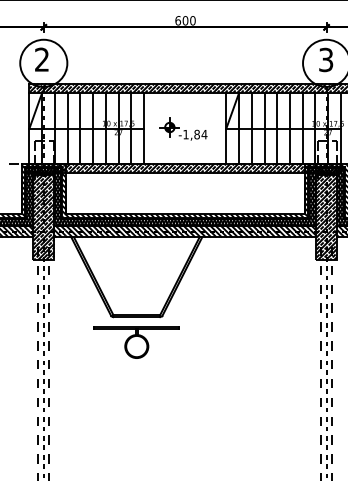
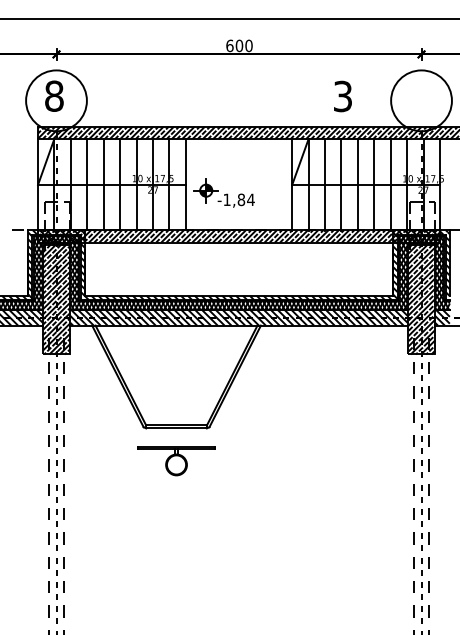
text: (42, 59) -> (54, 95), 2 -> 8
text: (325, 59) -> (342, 96), moved
part: (183, 128) -> (223, 192), moved
part: (136, 342) -> (176, 461), size x0.7

